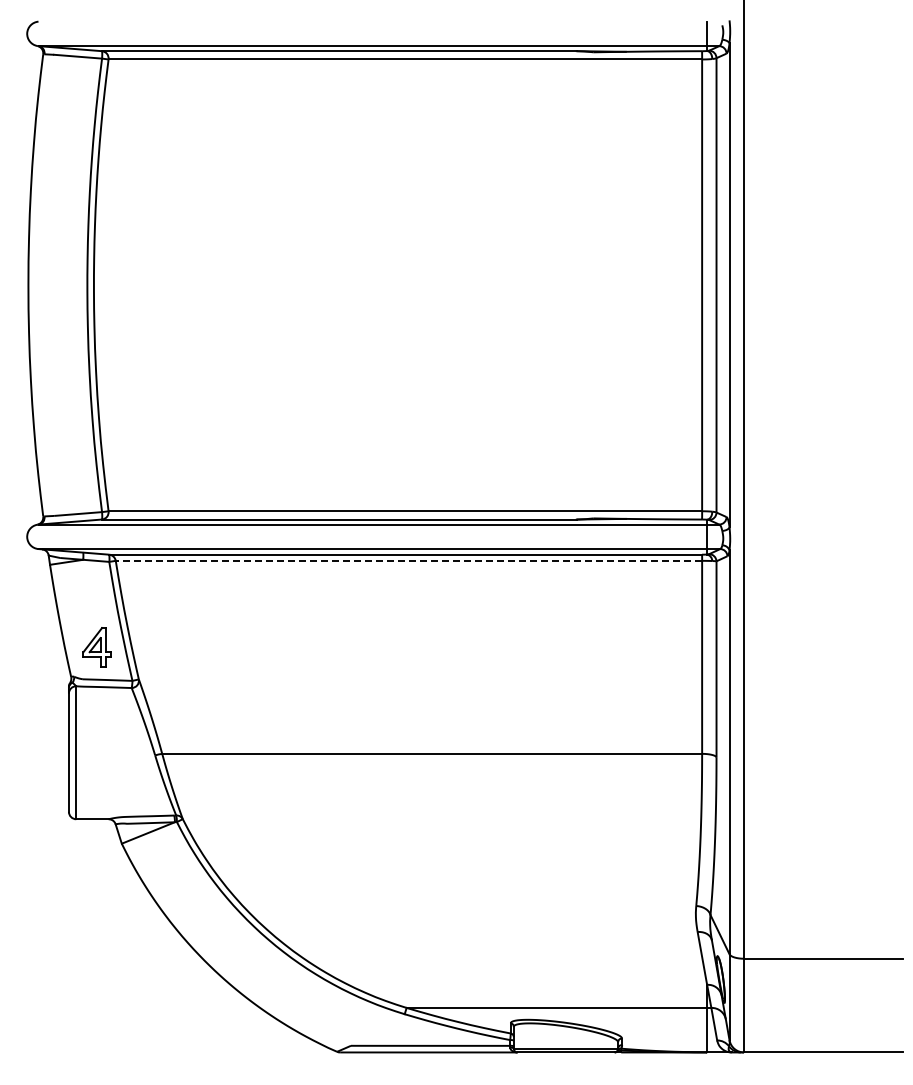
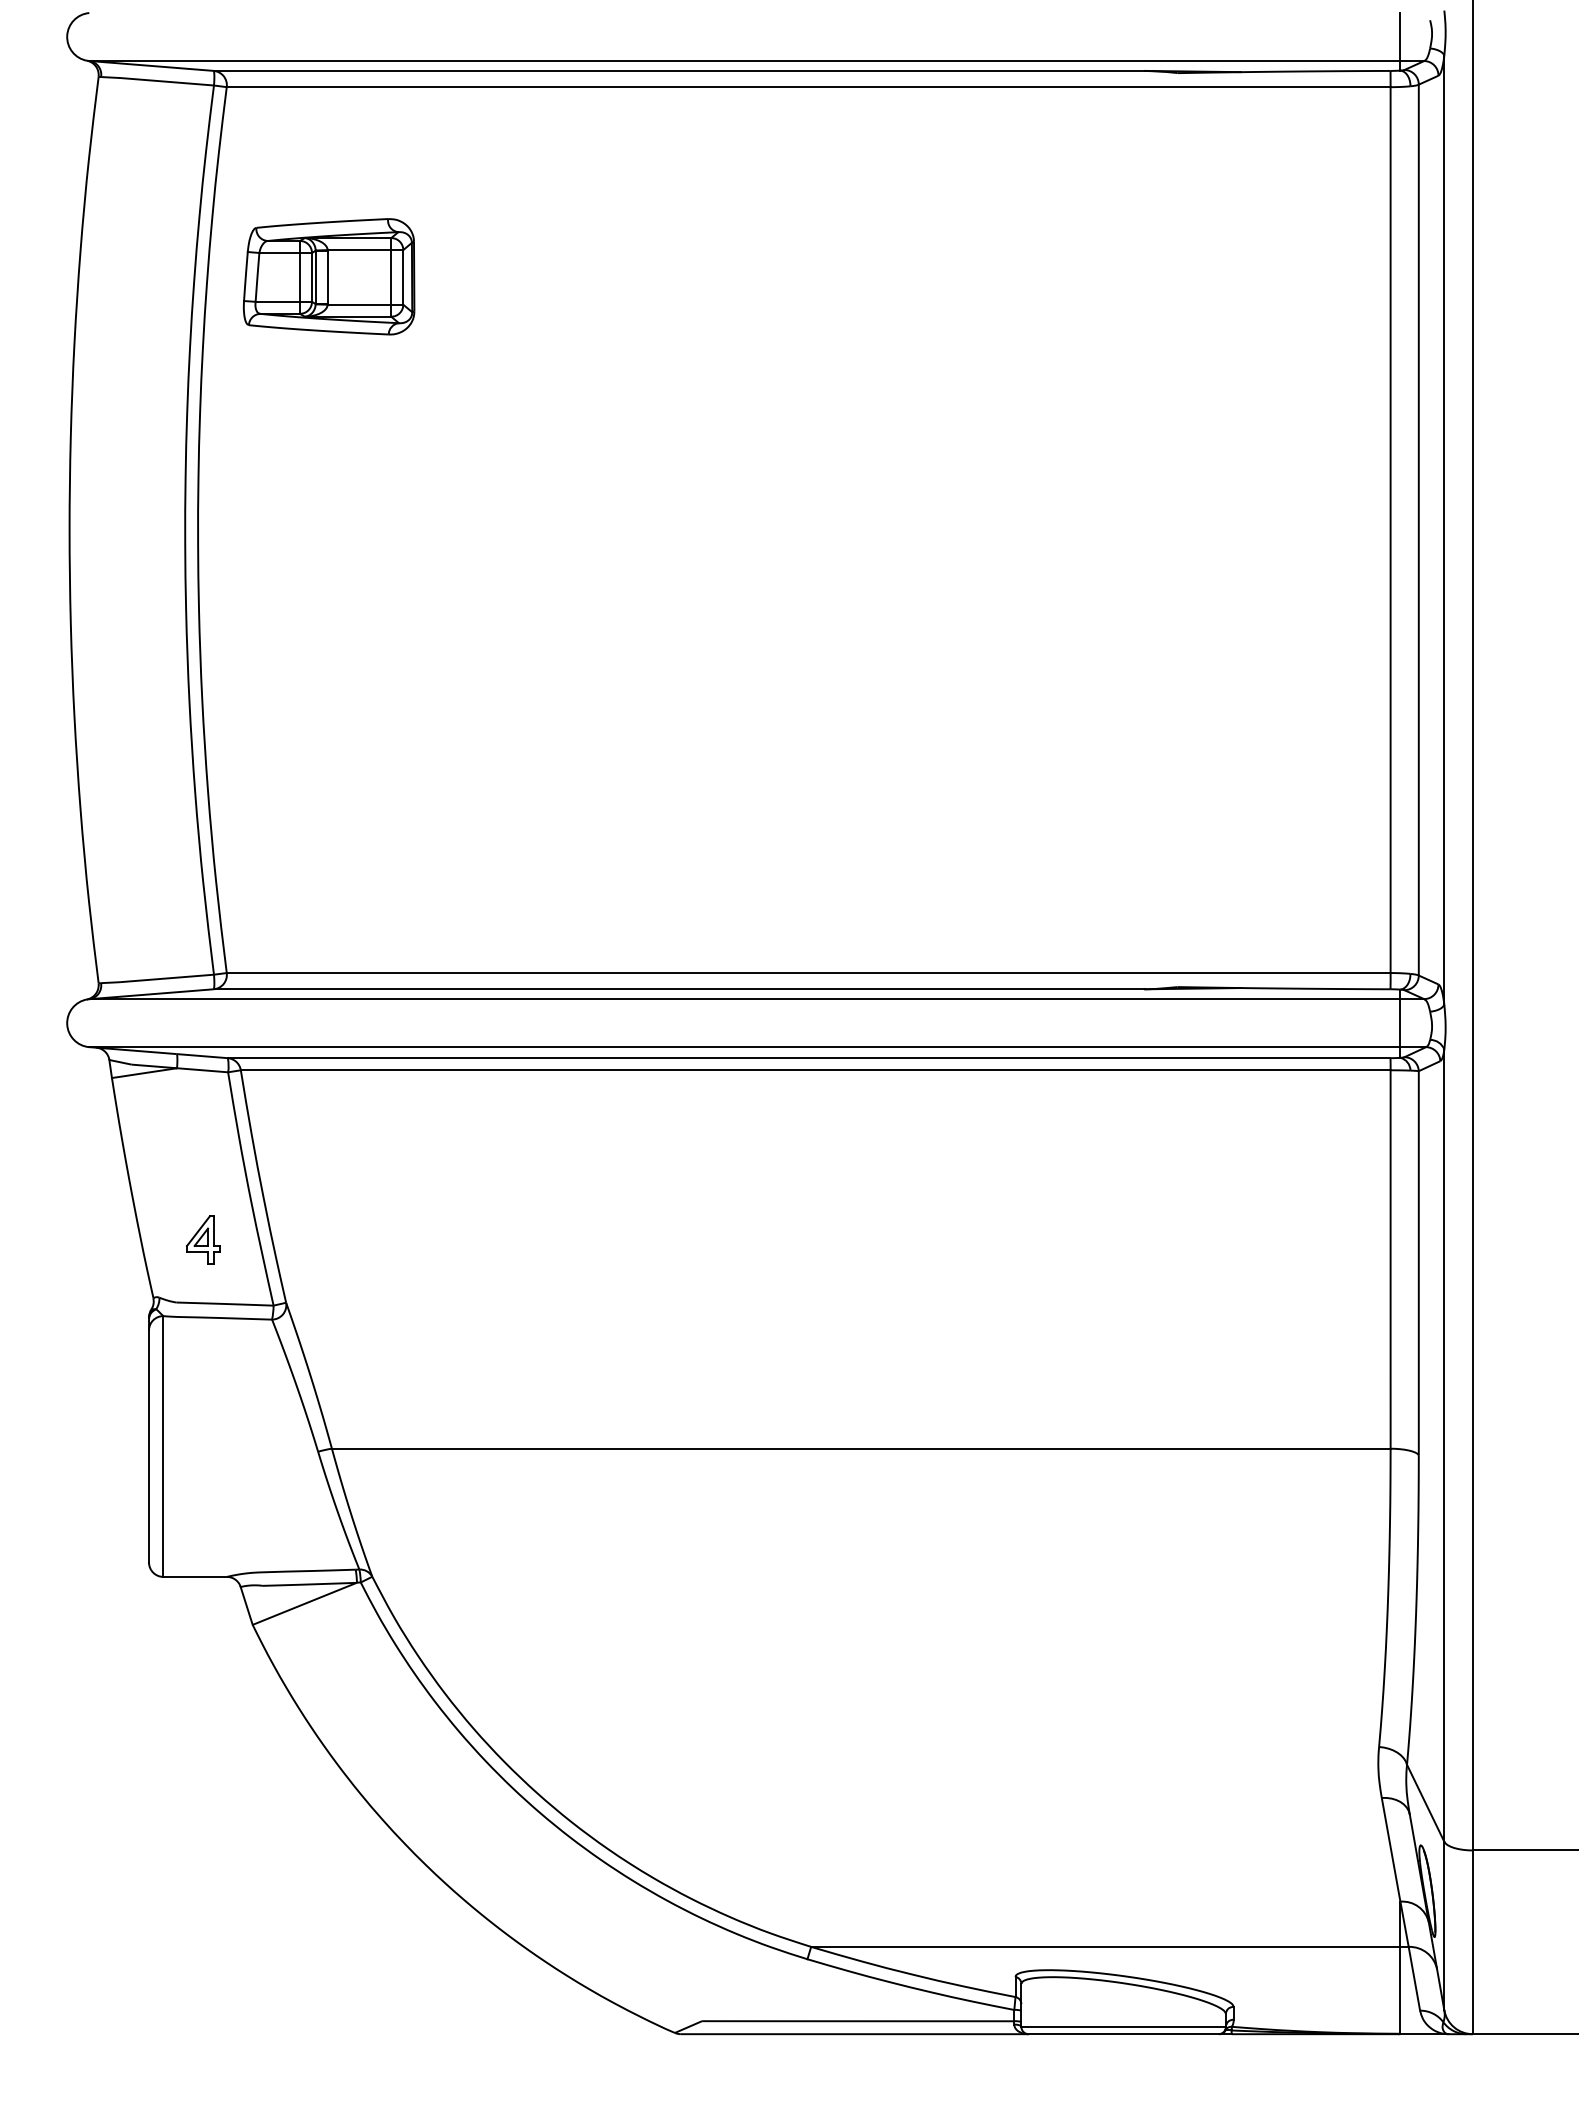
part: (160, 155) -> (328, 275), added
line: (408, 560) -> (814, 1069), dashed -> solid
part: (96, 647) -> (203, 1240), size x0.62

